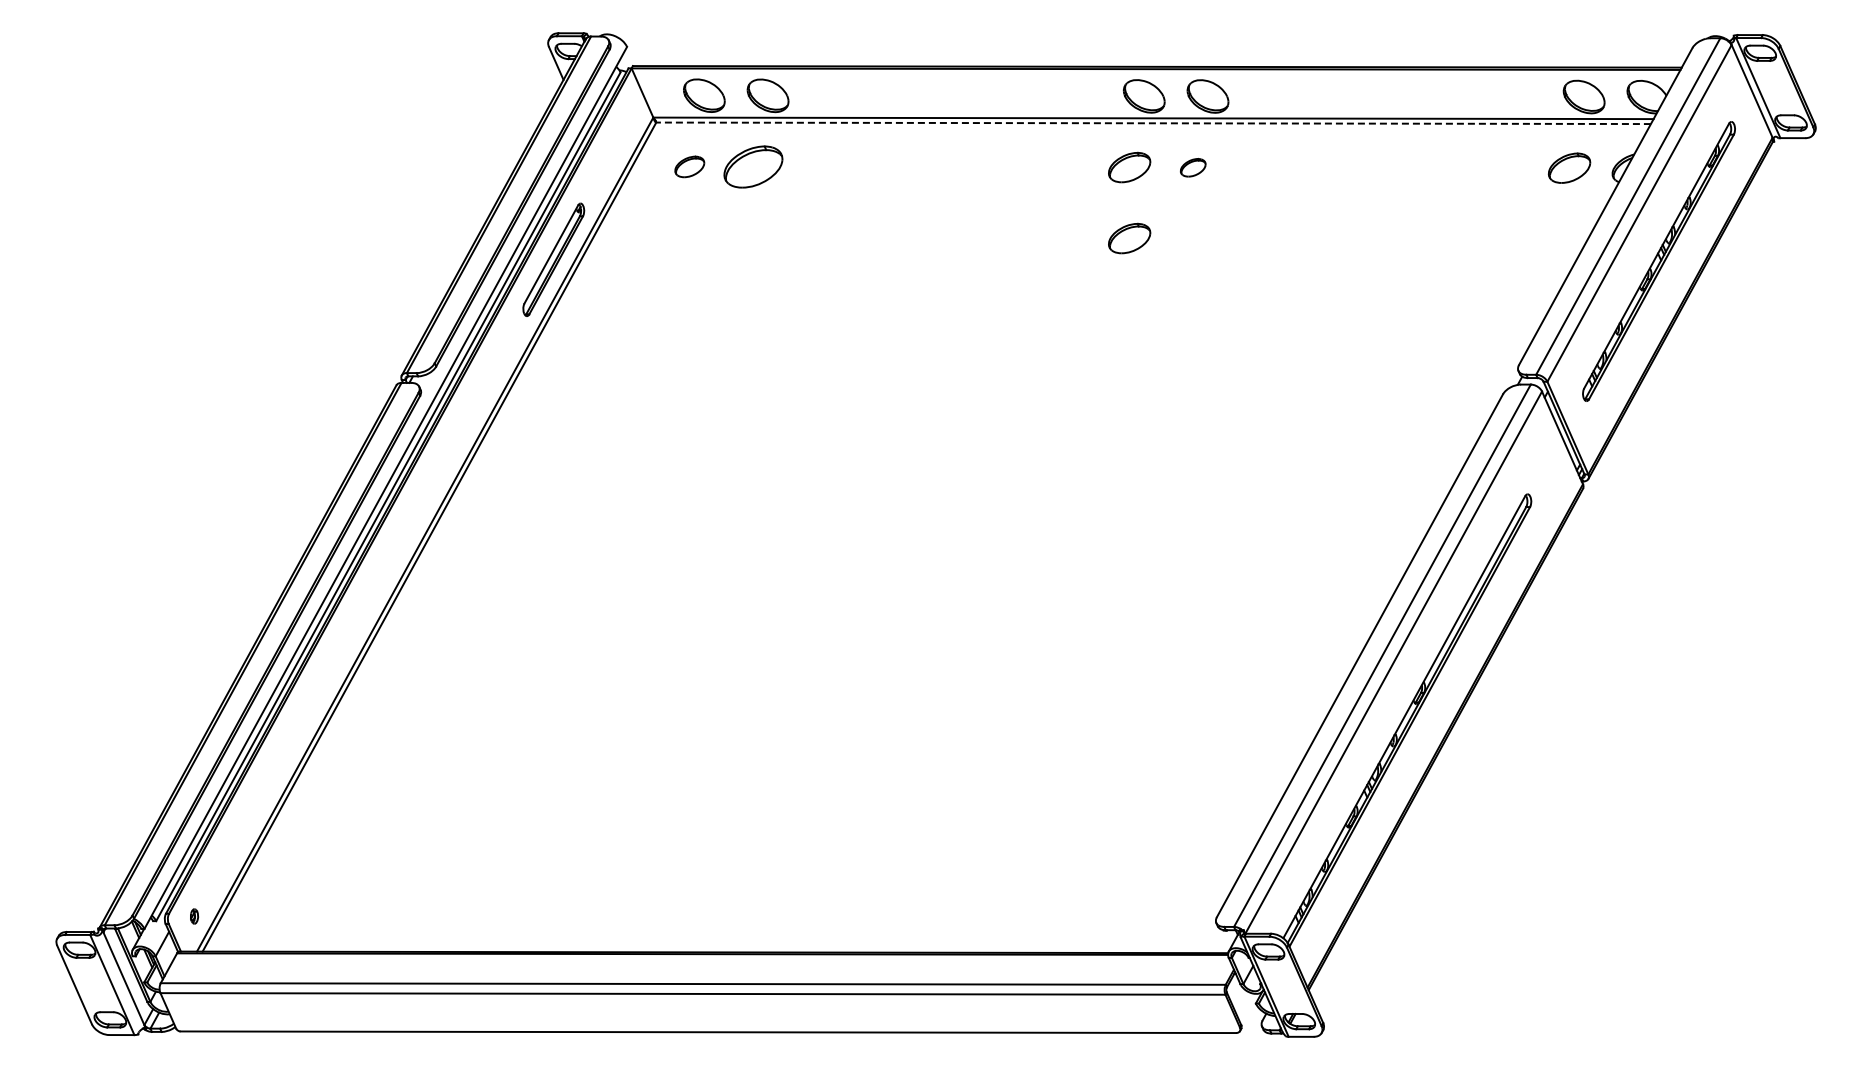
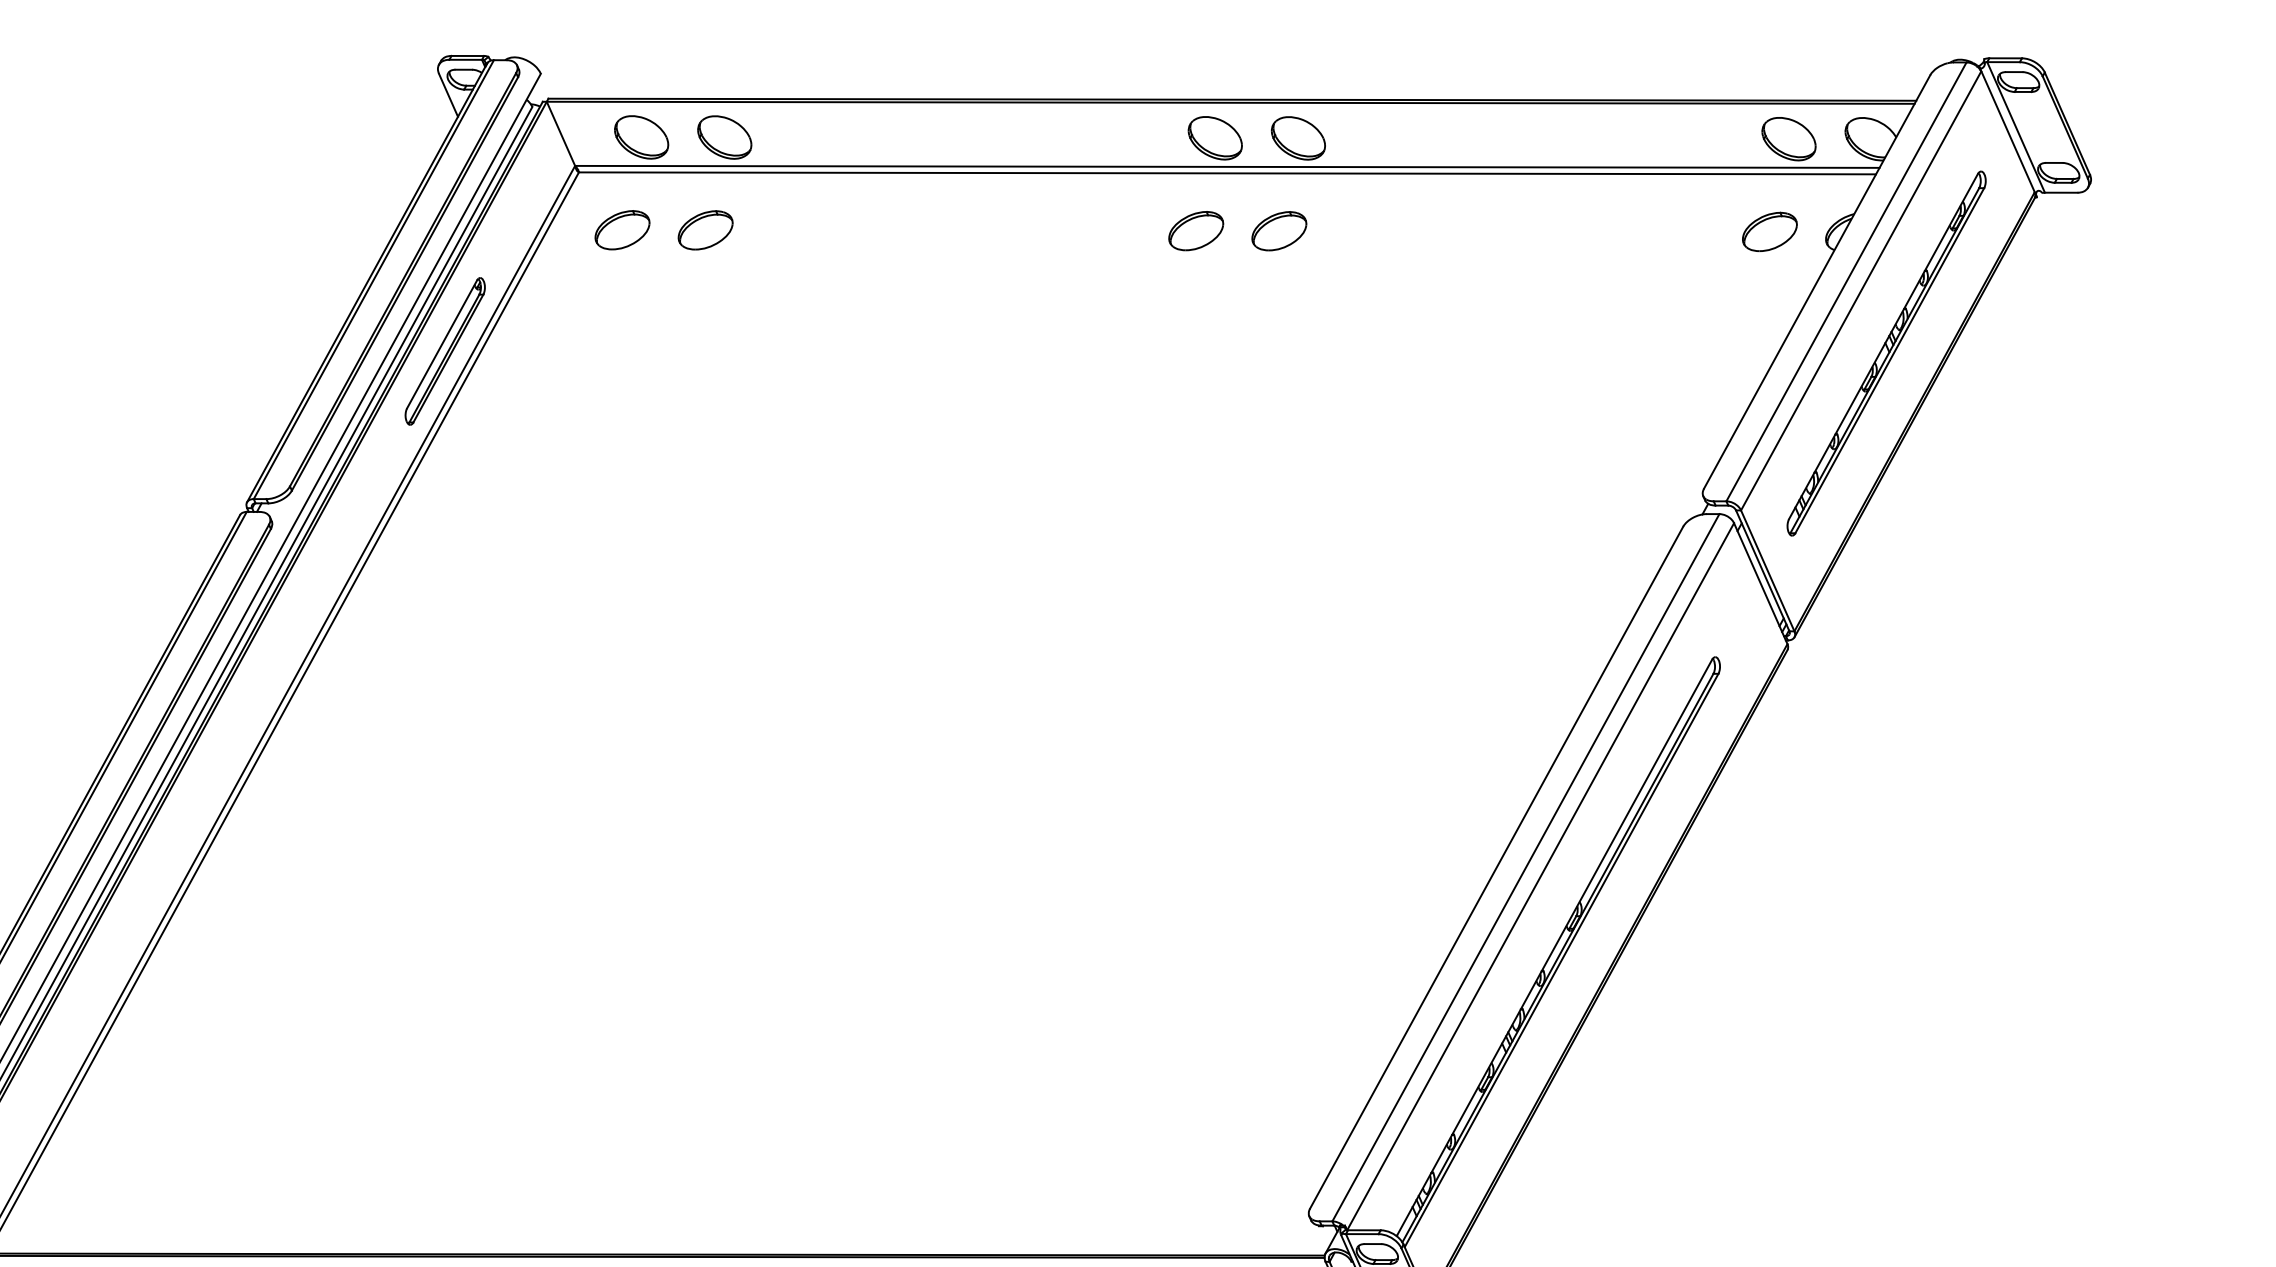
line: (1153, 123) -> (1227, 173), dashed -> solid
part: (689, 166) -> (622, 229), size x1.43
part: (753, 166) -> (705, 229), size x0.71
part: (1192, 167) -> (1278, 231), size x1.67
part: (1129, 238) -> (1196, 323), removed

